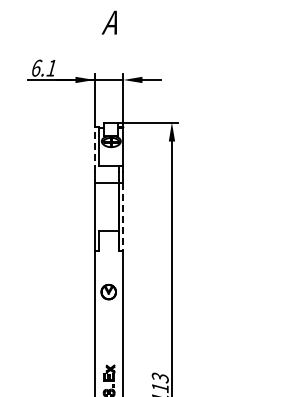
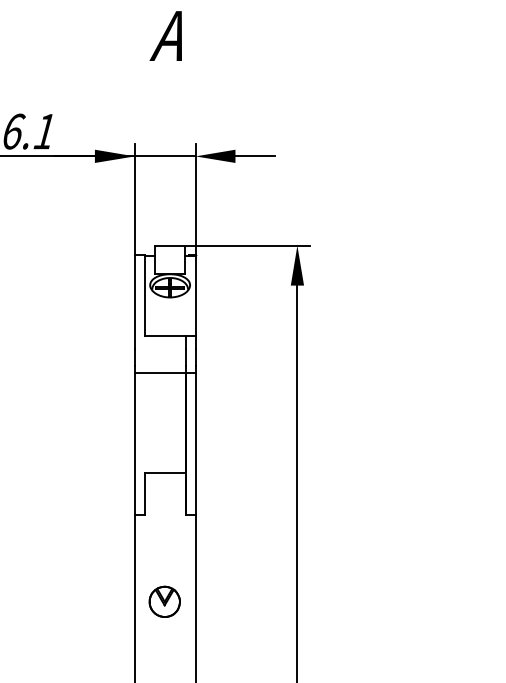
line: (94, 148) -> (134, 300), dashed -> solid
line: (123, 216) -> (195, 443), dashed -> solid

